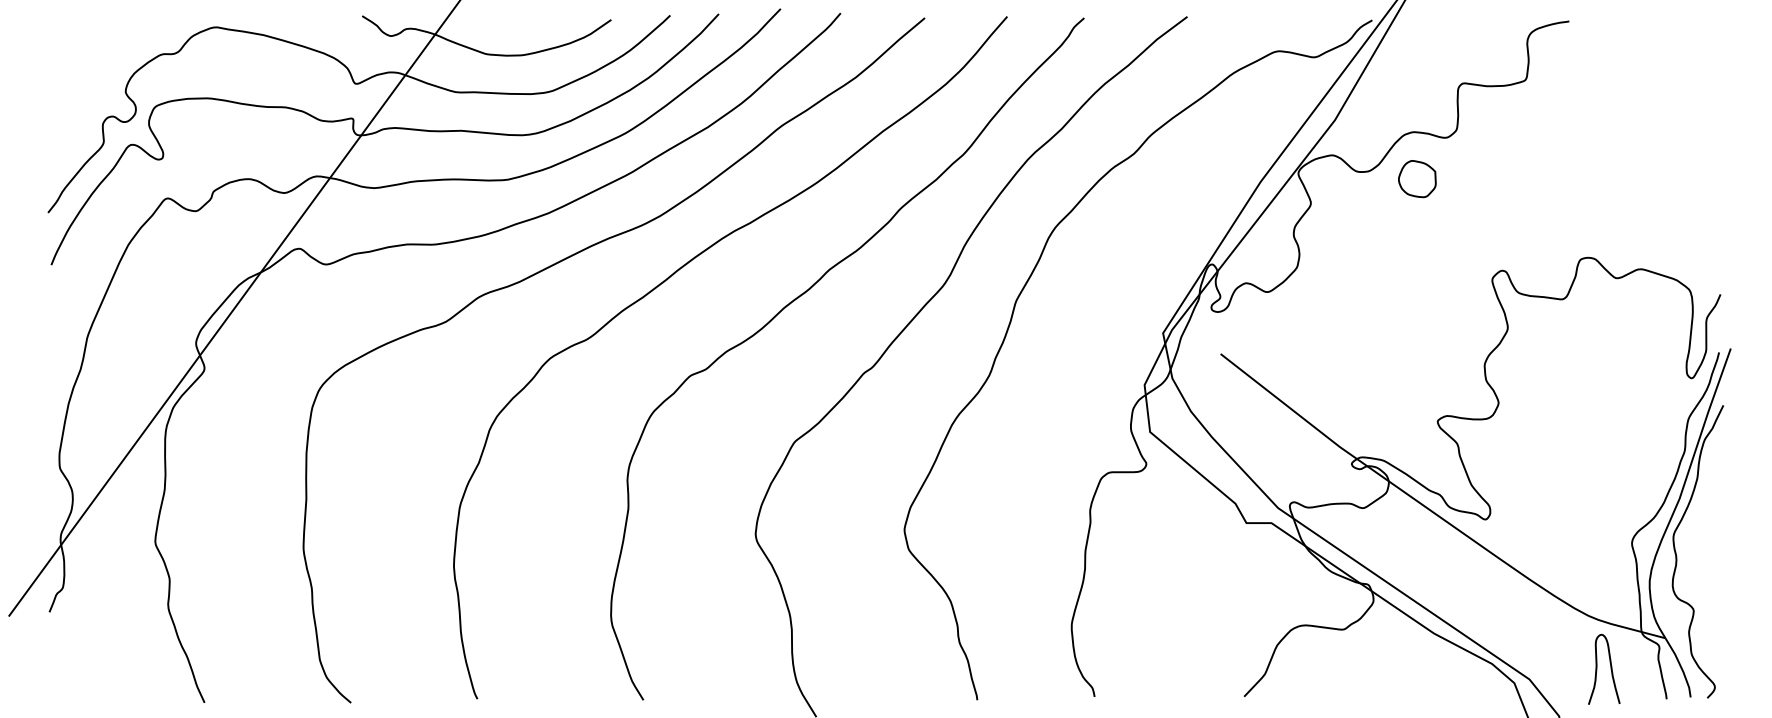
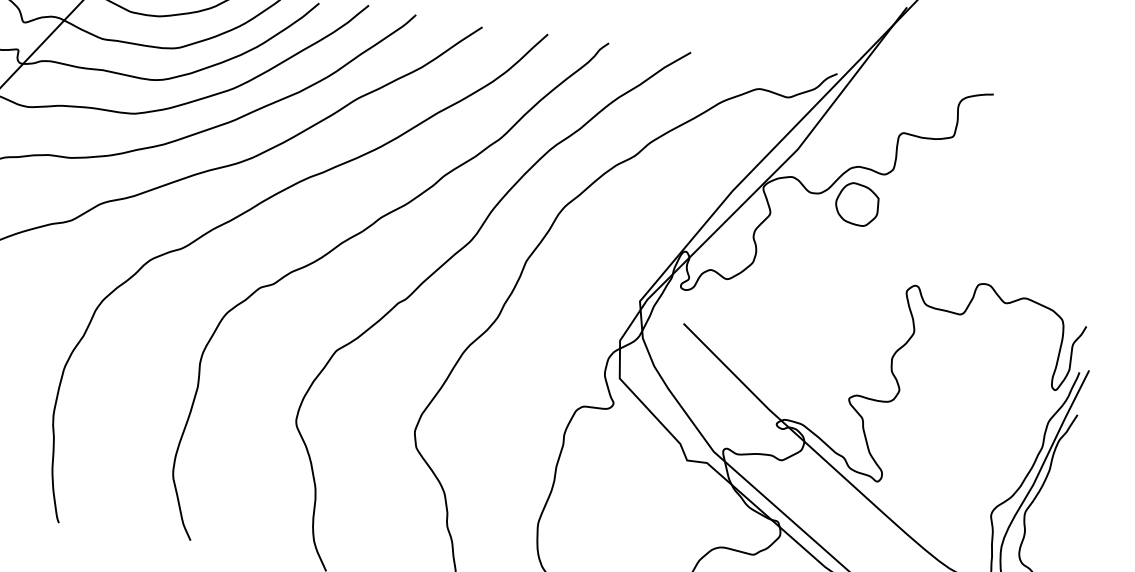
part: (1417, 178) -> (857, 204), size x1.43

